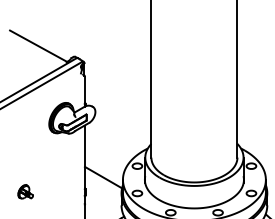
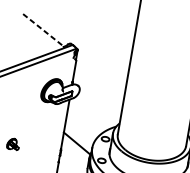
line: (38, 46) -> (43, 30), solid -> dashed

